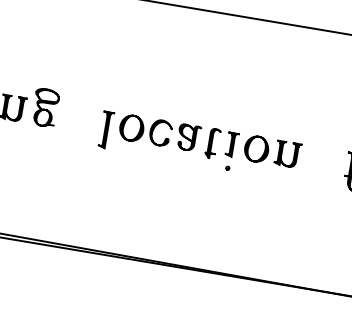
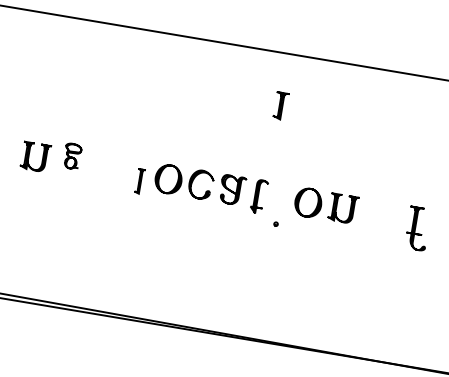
part: (45, 106) -> (72, 155), size x0.6
part: (105, 130) -> (139, 181), size x0.6
part: (231, 144) -> (280, 105), moved

